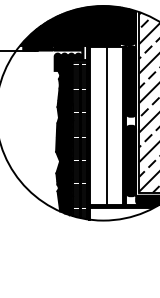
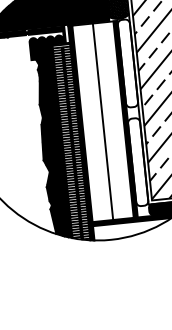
fill: (131, 81) -> (128, 63), removed
fill: (131, 160) -> (138, 161), removed

